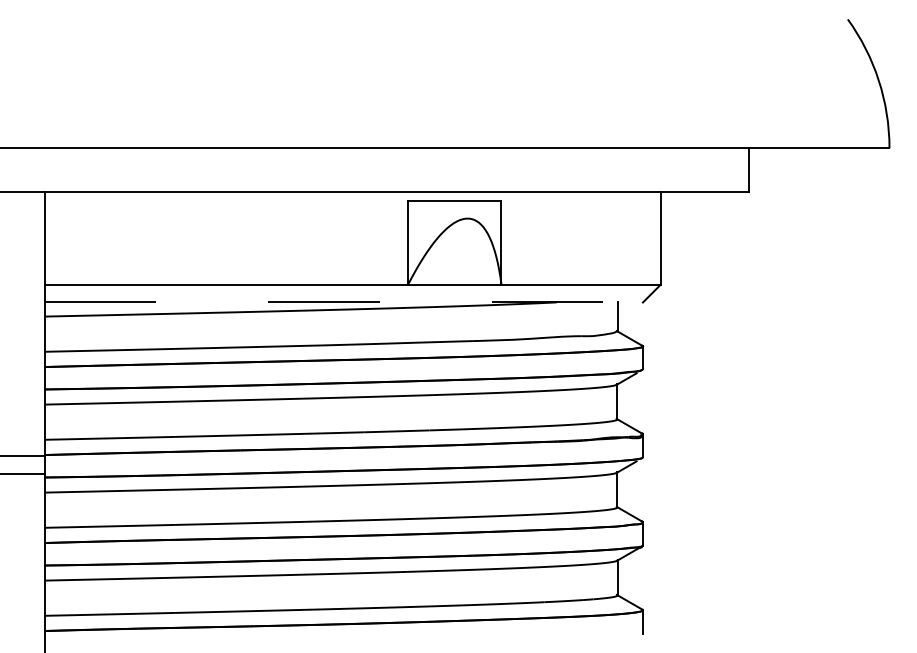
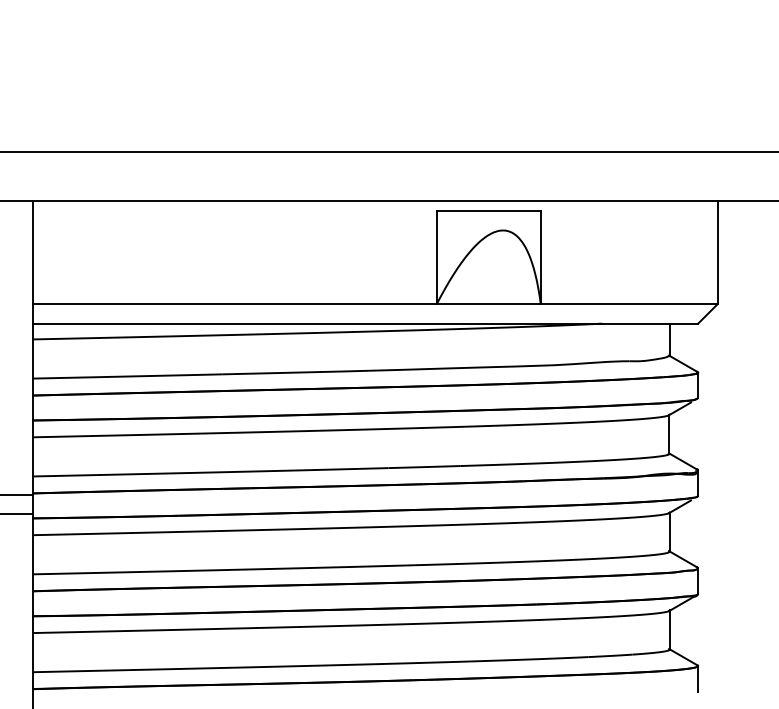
line: (344, 302) -> (366, 323), dashed -> solid

